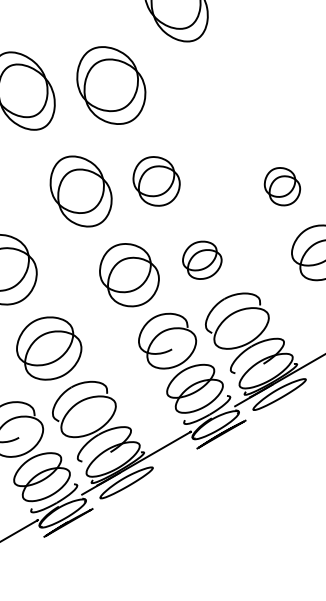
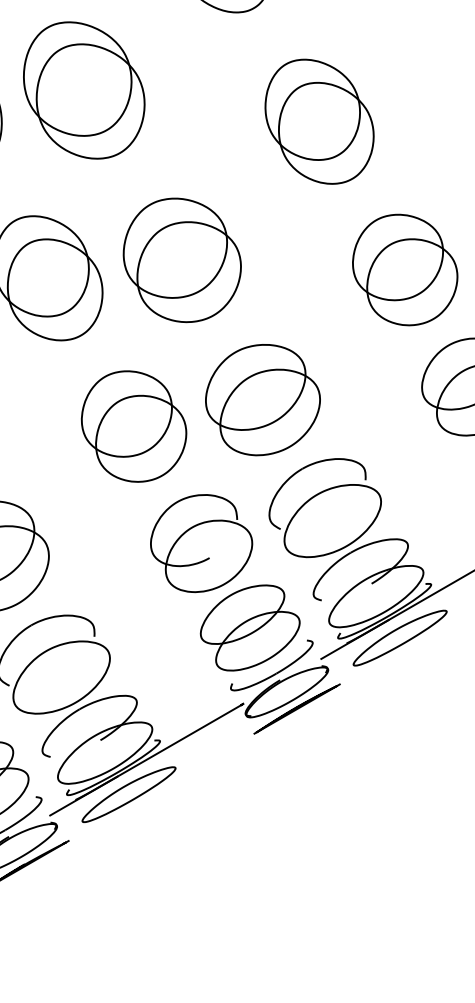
part: (111, 85) -> (84, 90), moved
part: (233, 103) -> (318, 122), added
part: (156, 181) -> (181, 260), size x1.43
part: (282, 186) -> (405, 269), size x1.67
part: (202, 260) -> (263, 400), size x1.67

